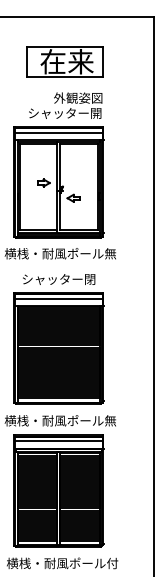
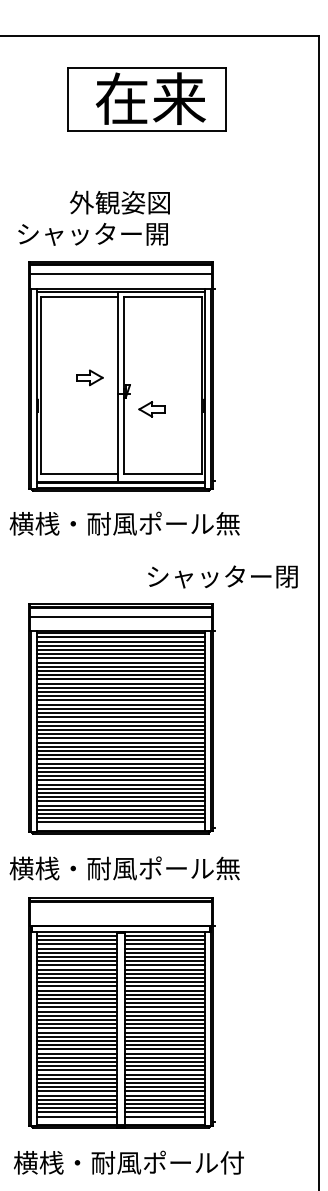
part: (64, 61) -> (145, 98), moved
text: (65, 105) -> (93, 217), moved
text: (59, 279) -> (223, 576), moved
line: (58, 441) -> (120, 911), removed

